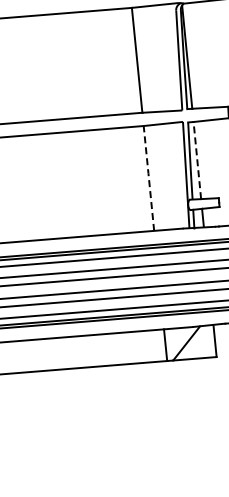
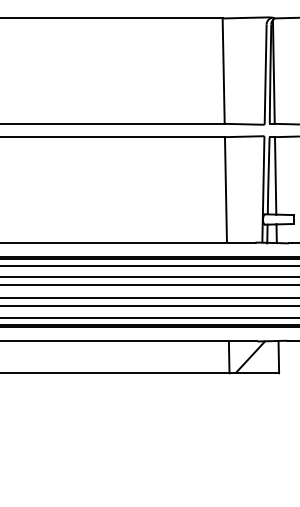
line: (197, 160) -> (275, 175), dashed -> solid
line: (148, 177) -> (225, 188), dashed -> solid

